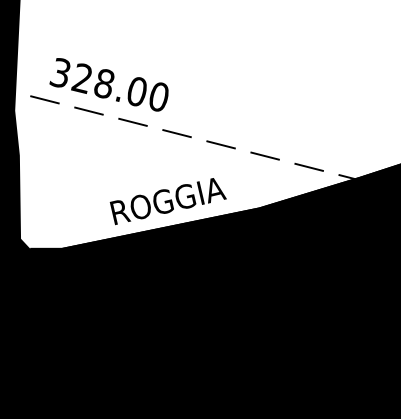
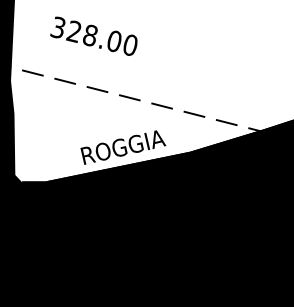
text: (108, 84) -> (93, 36), moved

